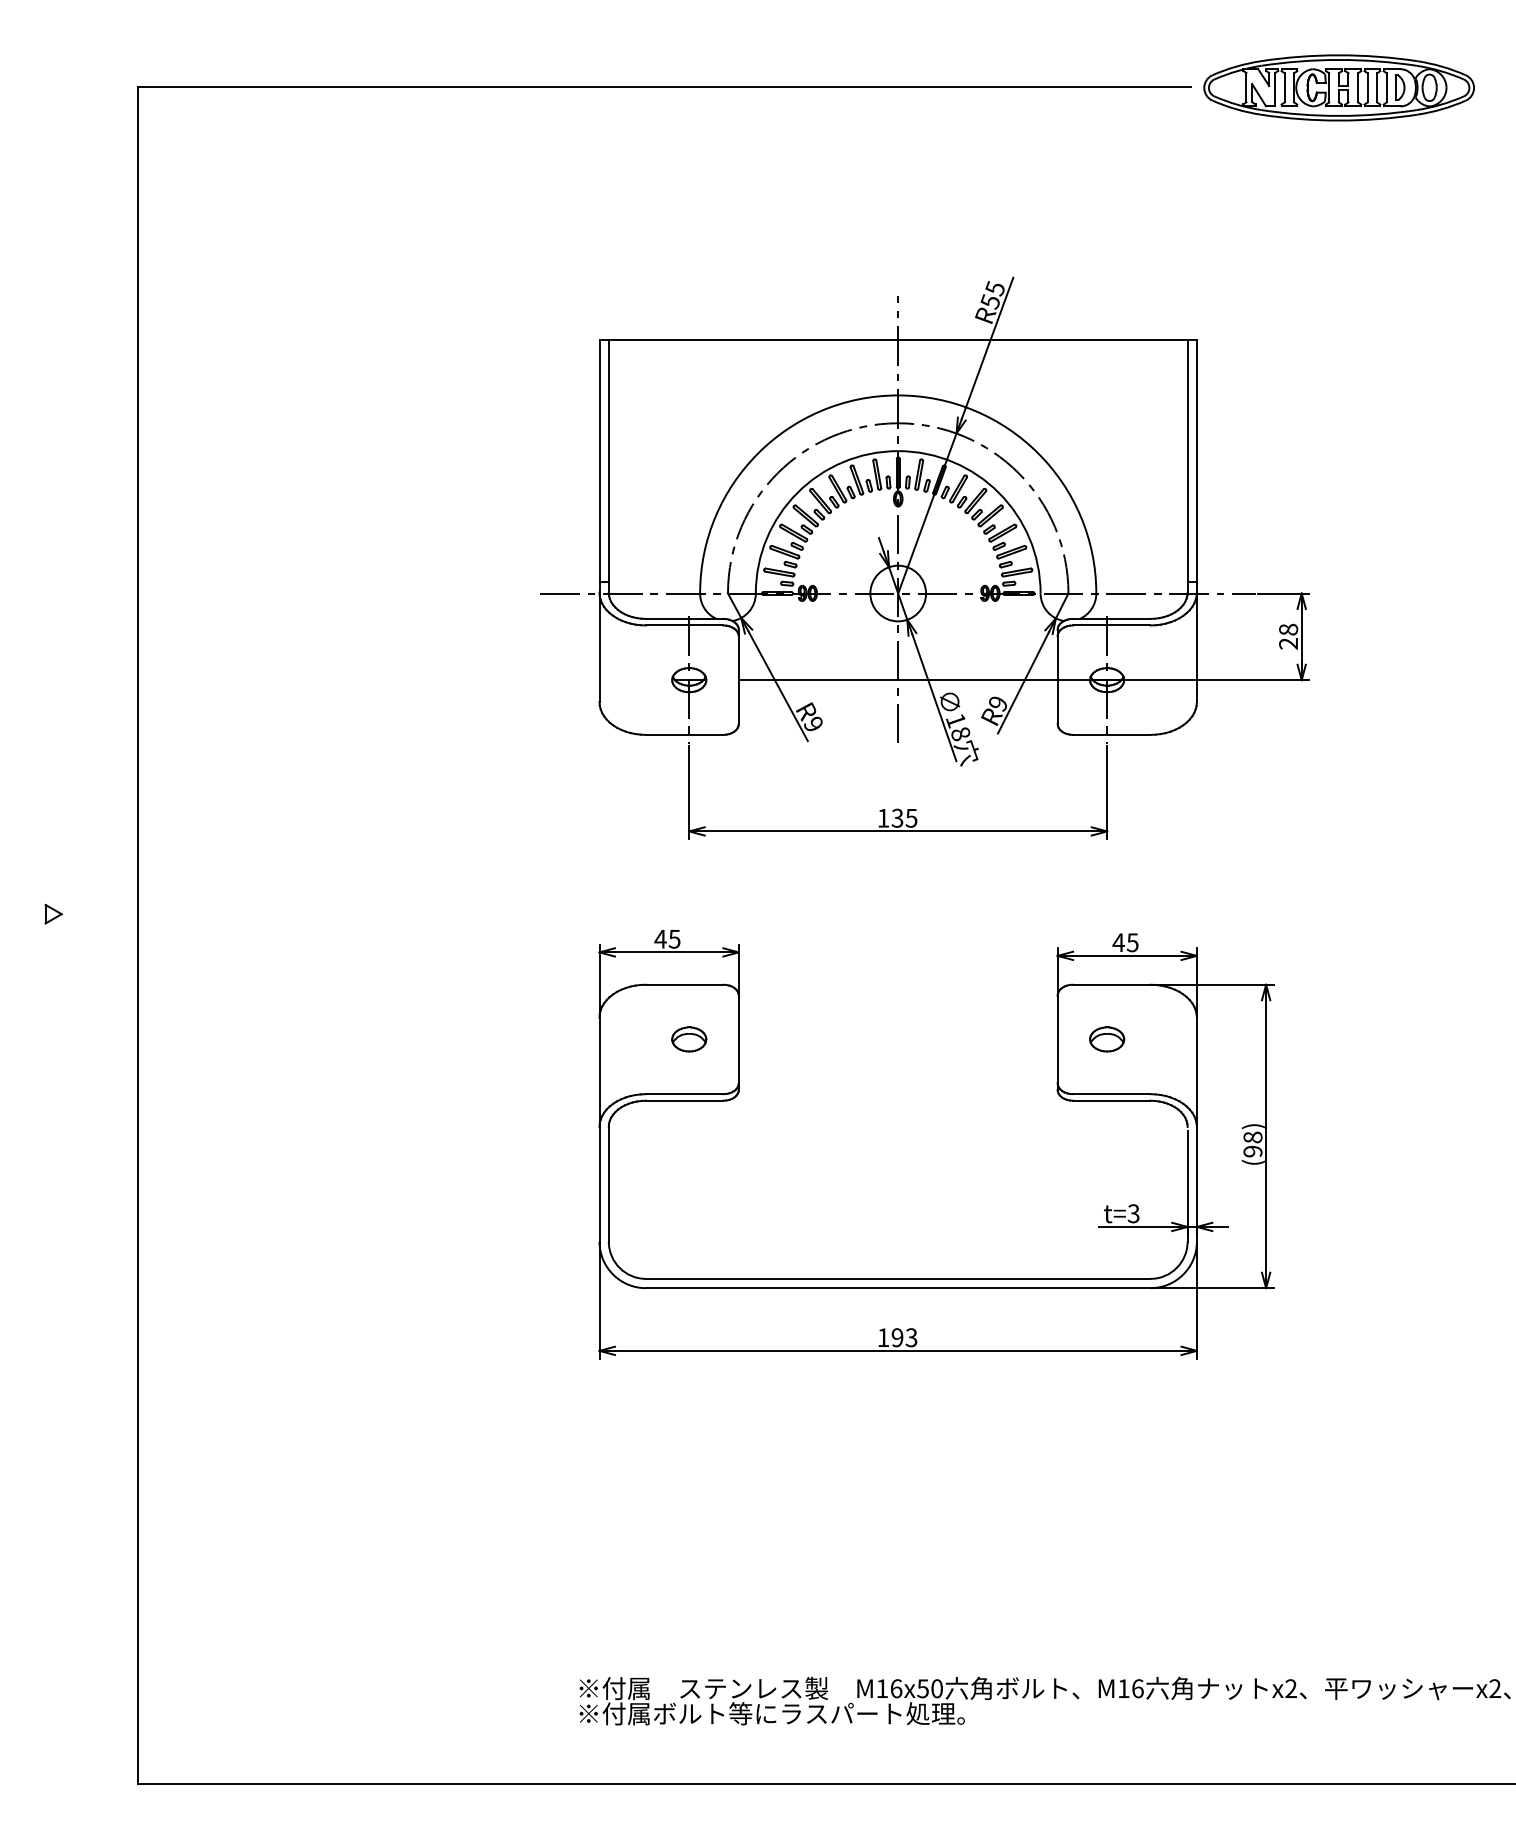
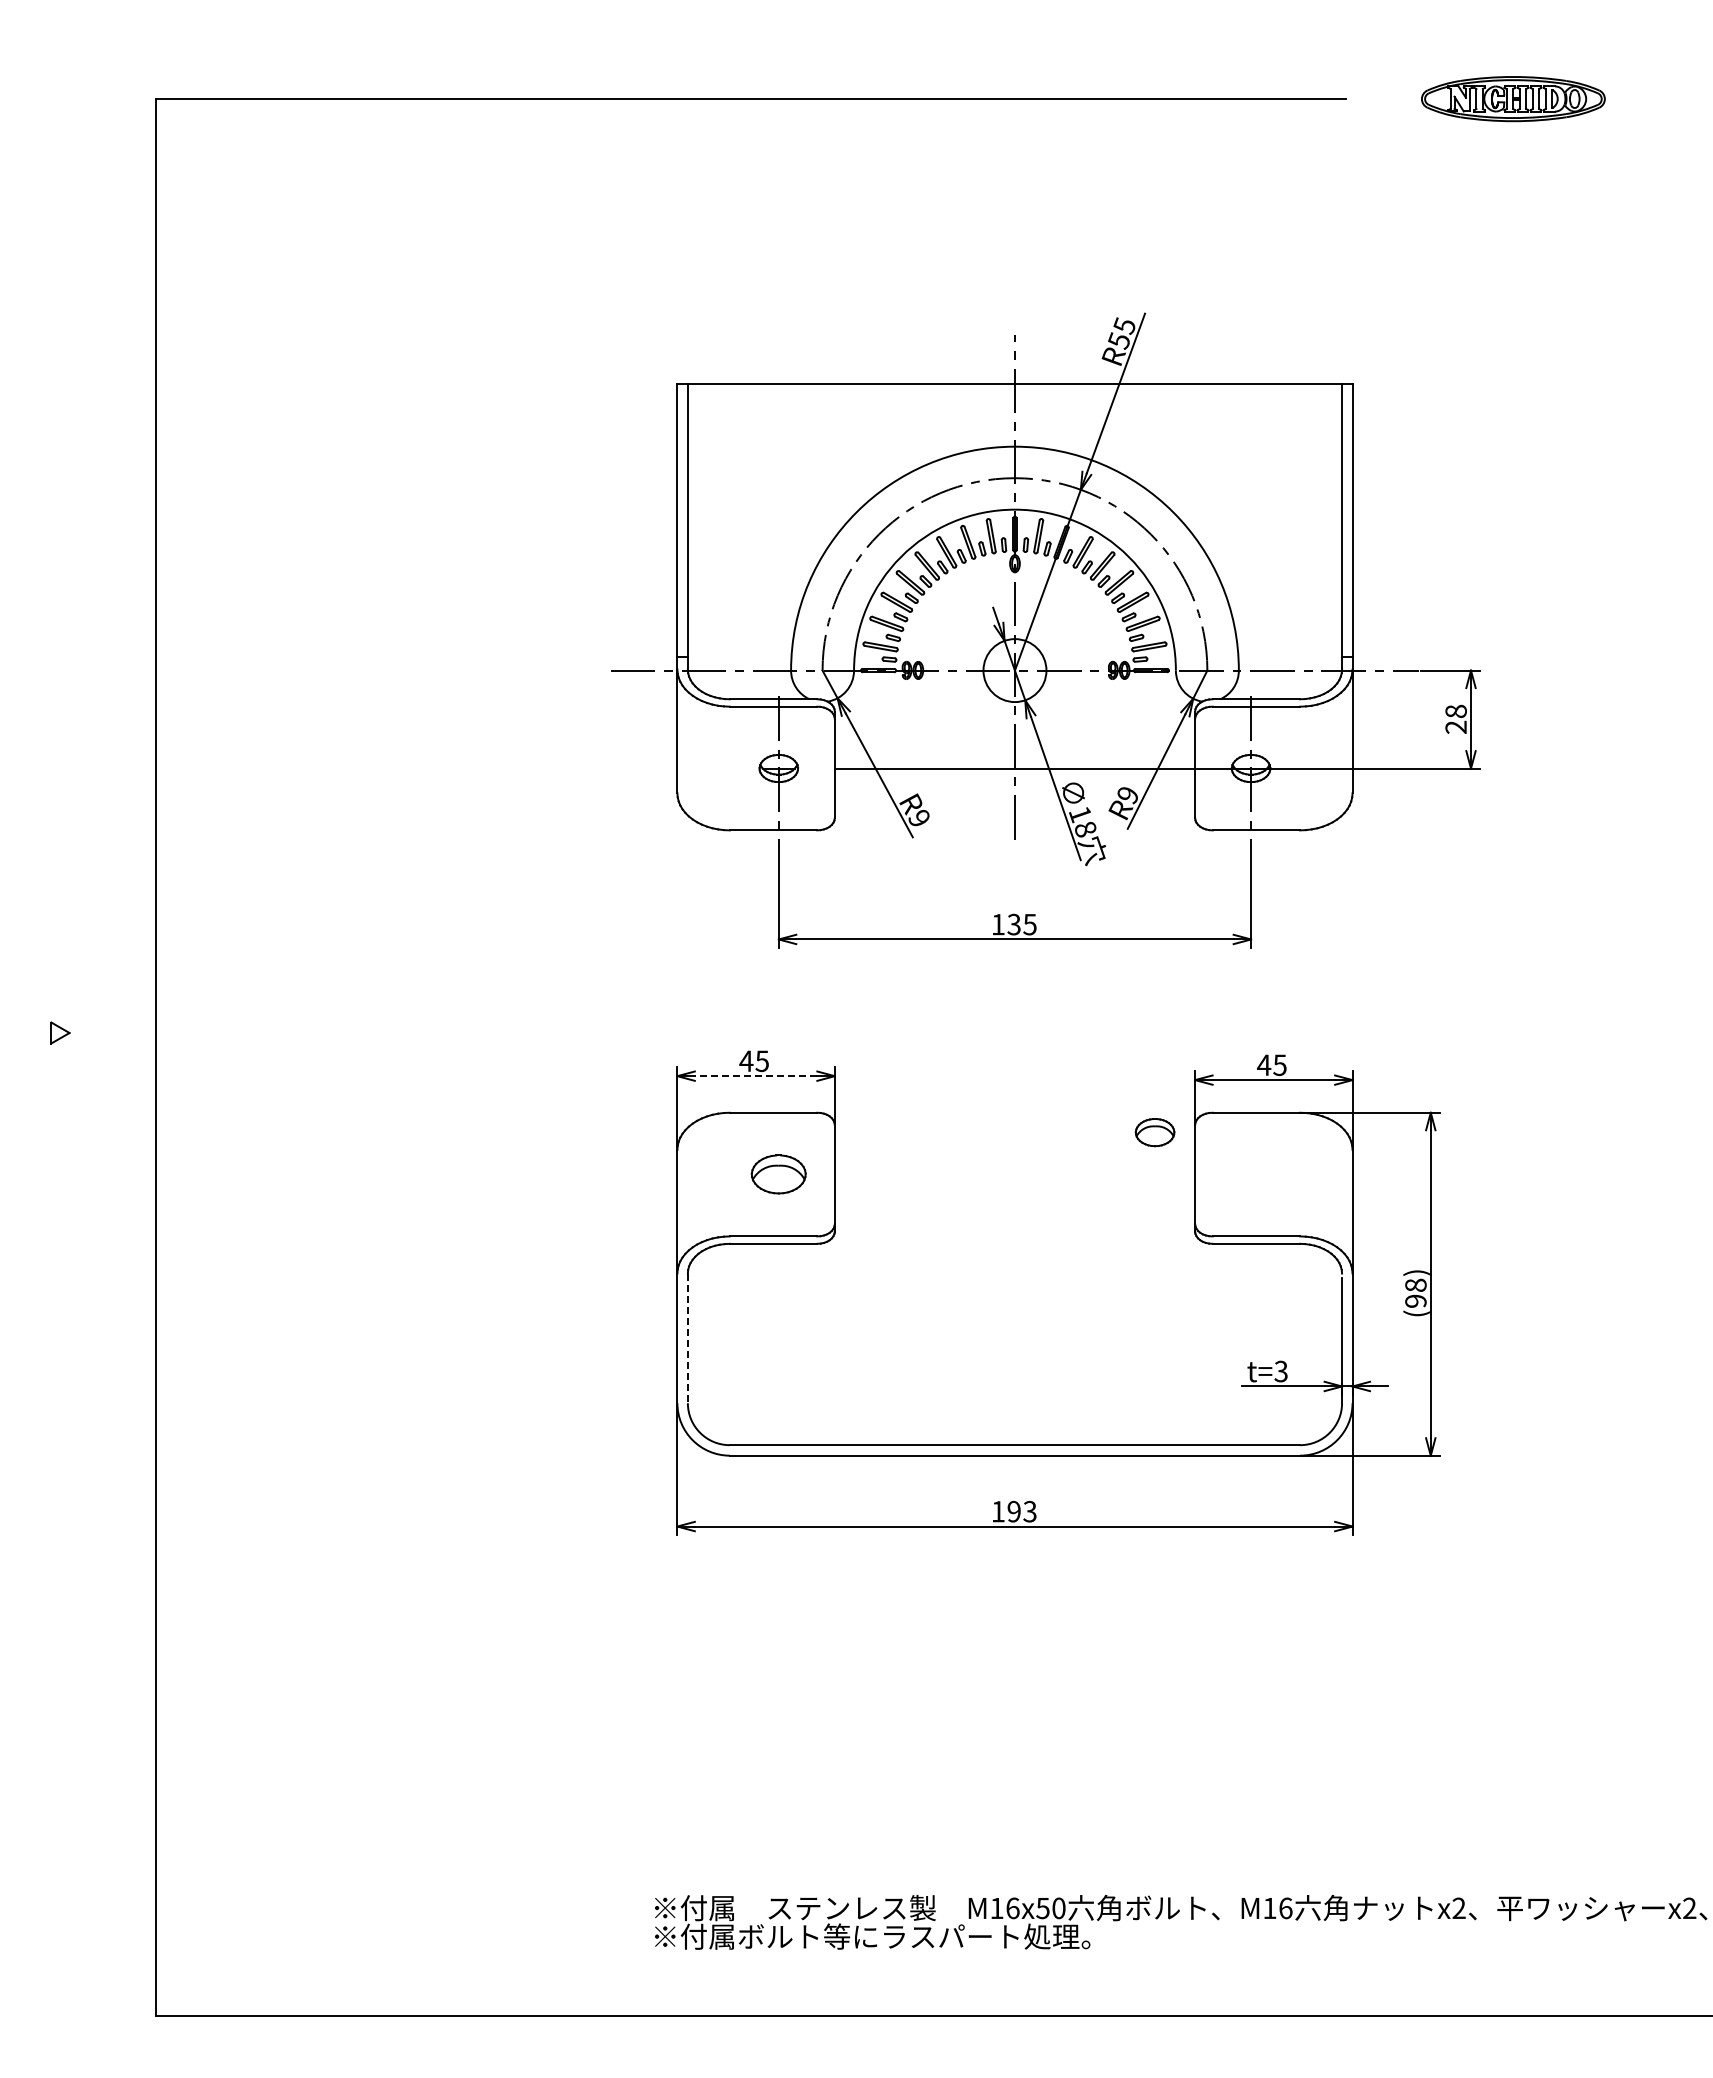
part: (1339, 87) -> (1513, 98), size x0.6
line: (668, 952) -> (755, 1076), solid -> dashed
part: (688, 1039) -> (778, 1174), size x1.4
part: (1106, 1039) -> (1154, 1132), moved
line: (608, 1184) -> (687, 1338), solid -> dashed

